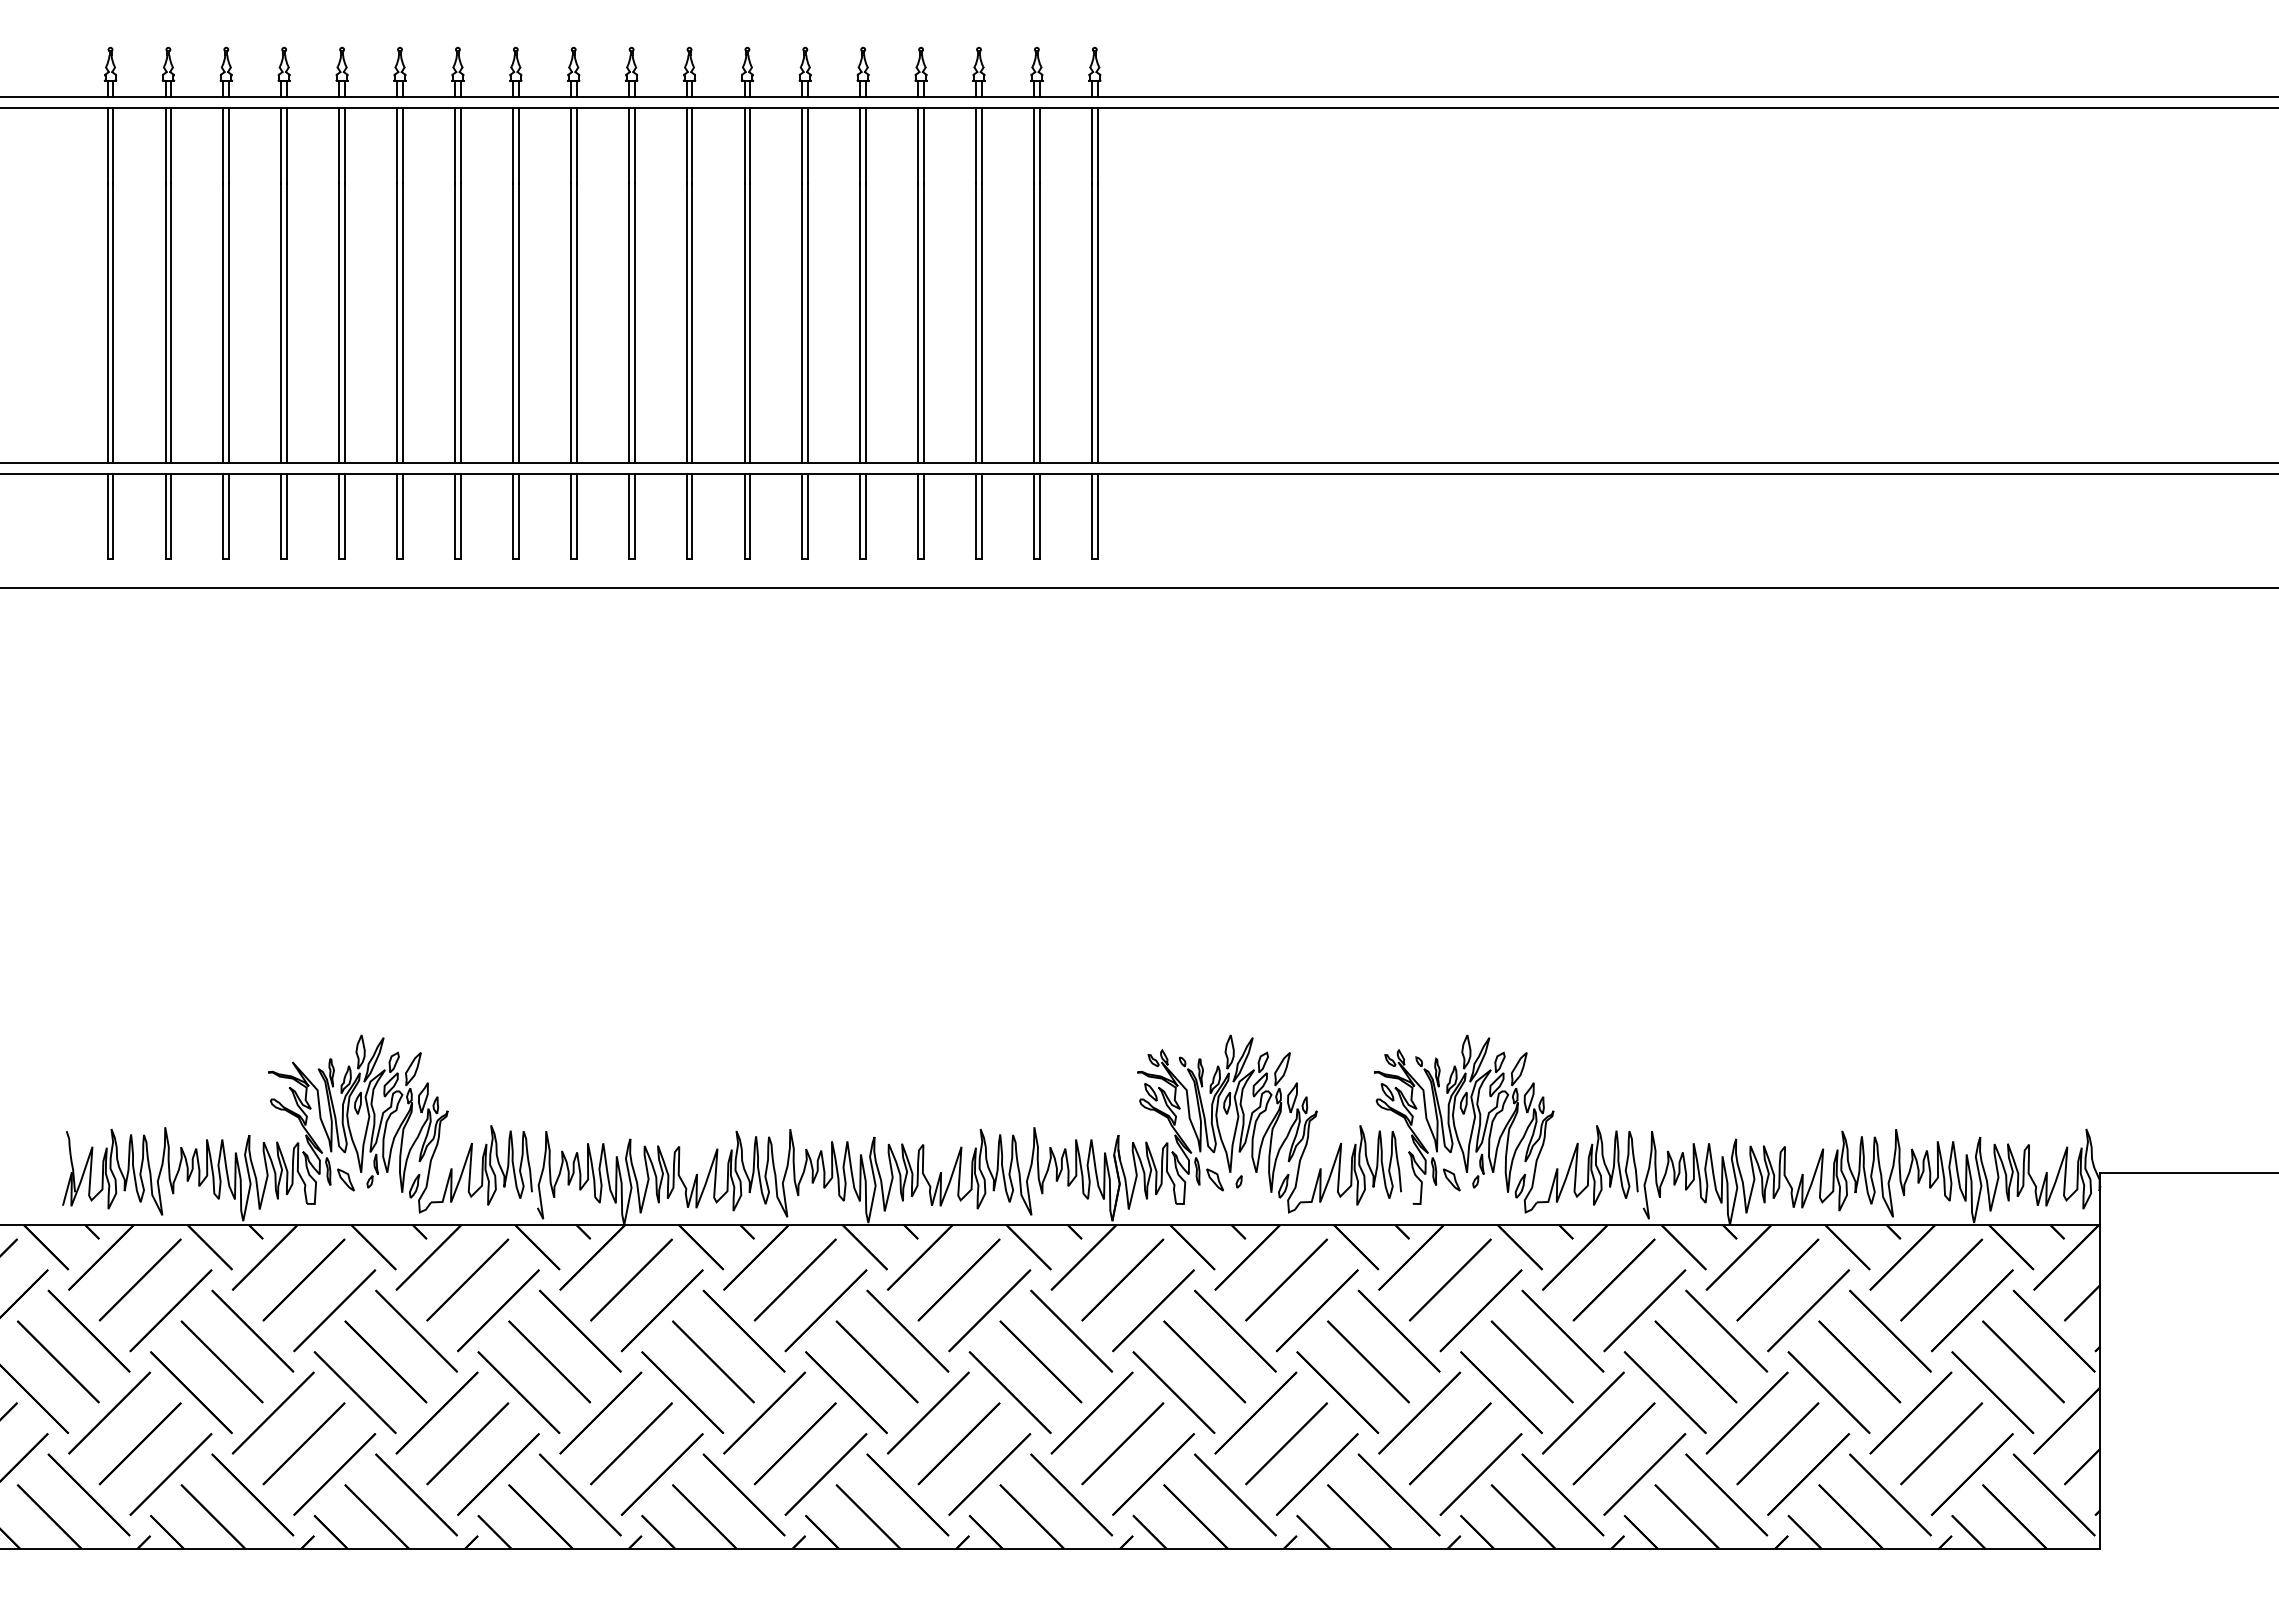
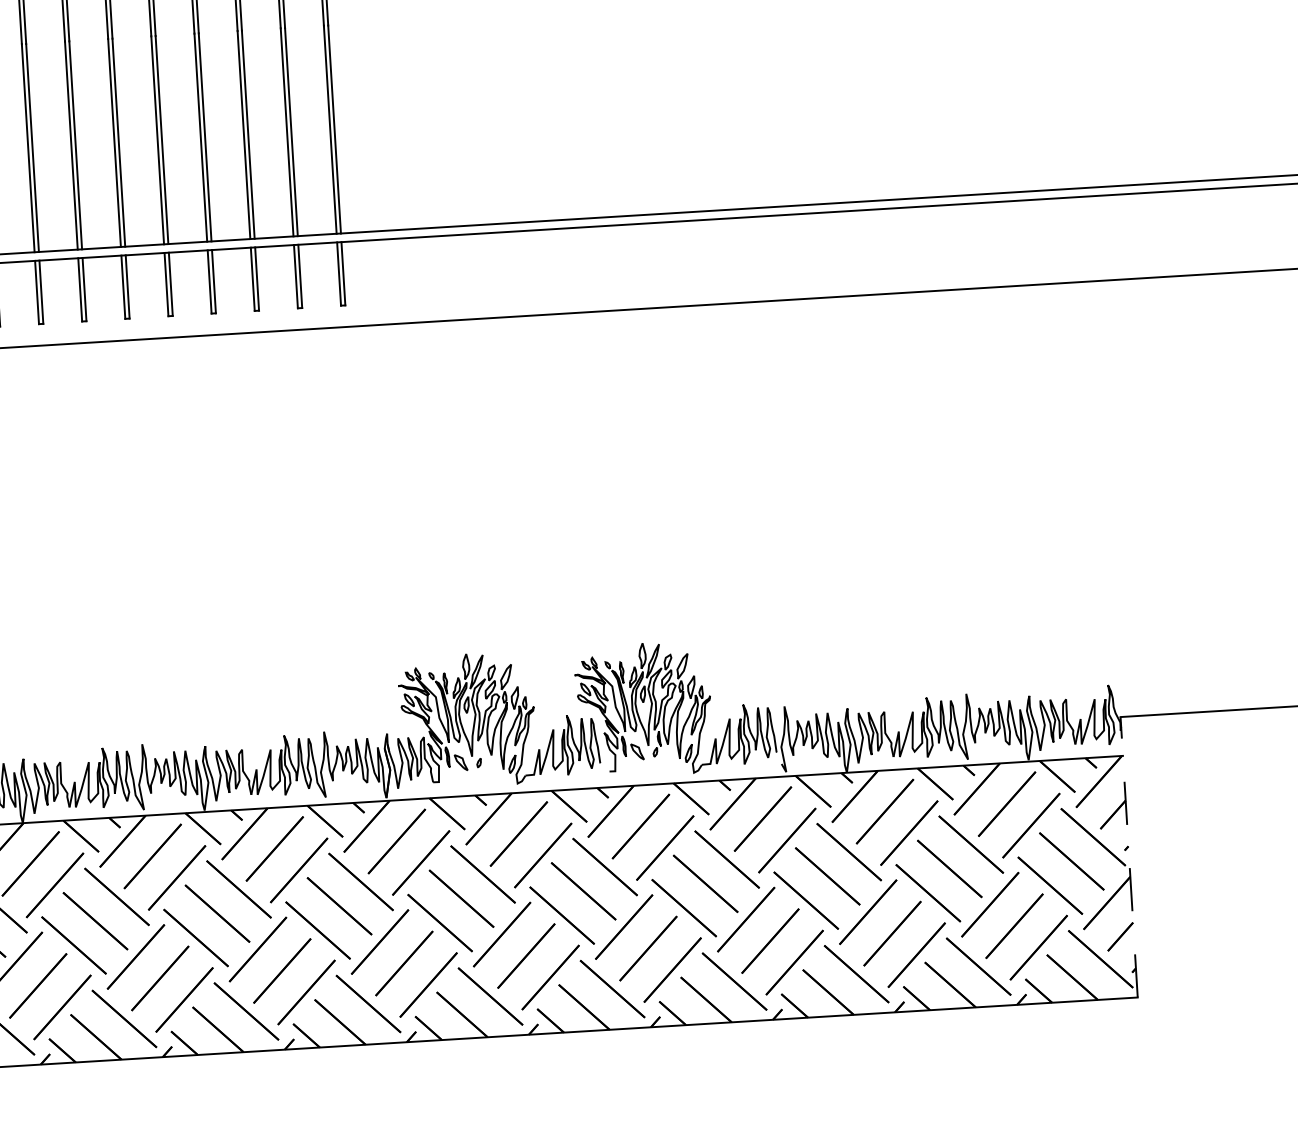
line: (2100, 1360) -> (1129, 856), solid -> dashed

